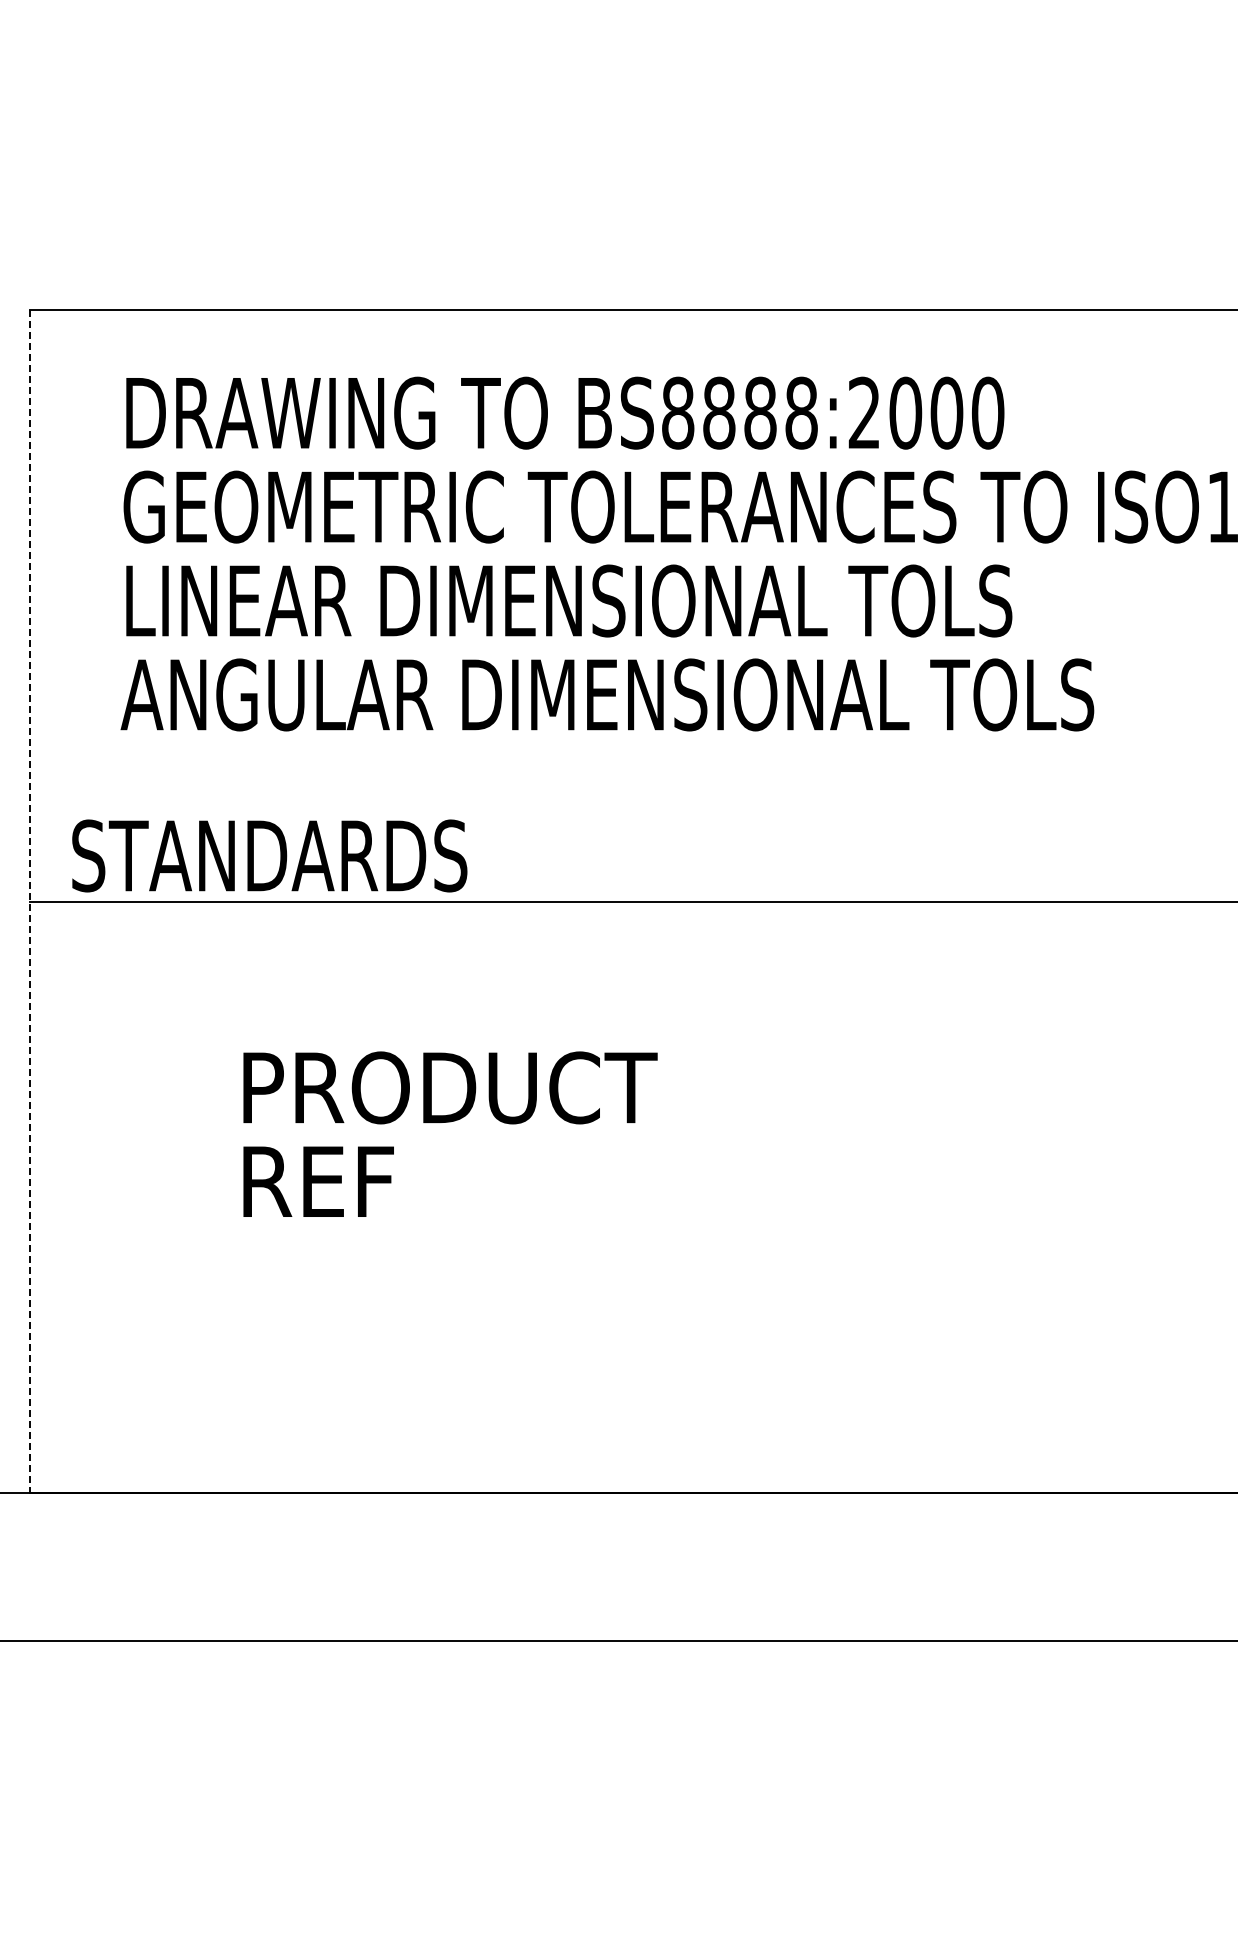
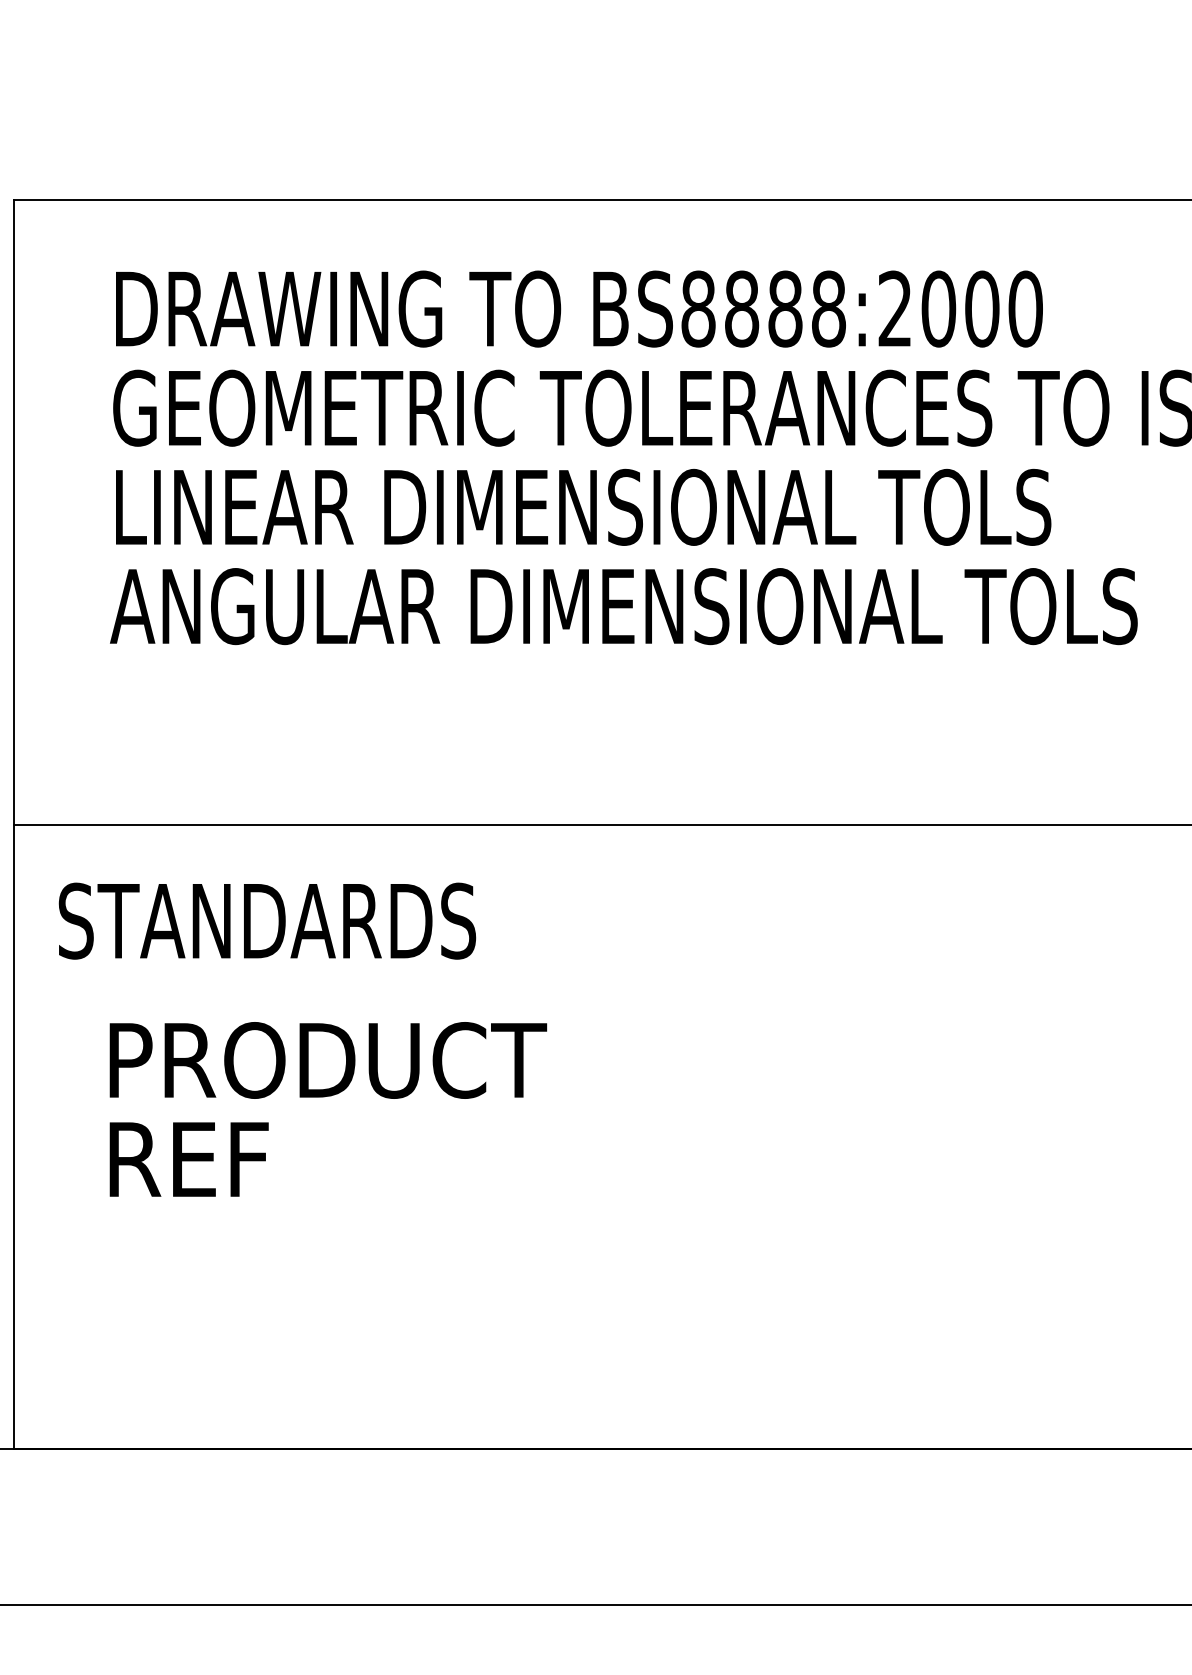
text: (269, 855) -> (267, 920), moved
line: (29, 901) -> (13, 824), dashed -> solid
text: (450, 1133) -> (328, 1108), moved

